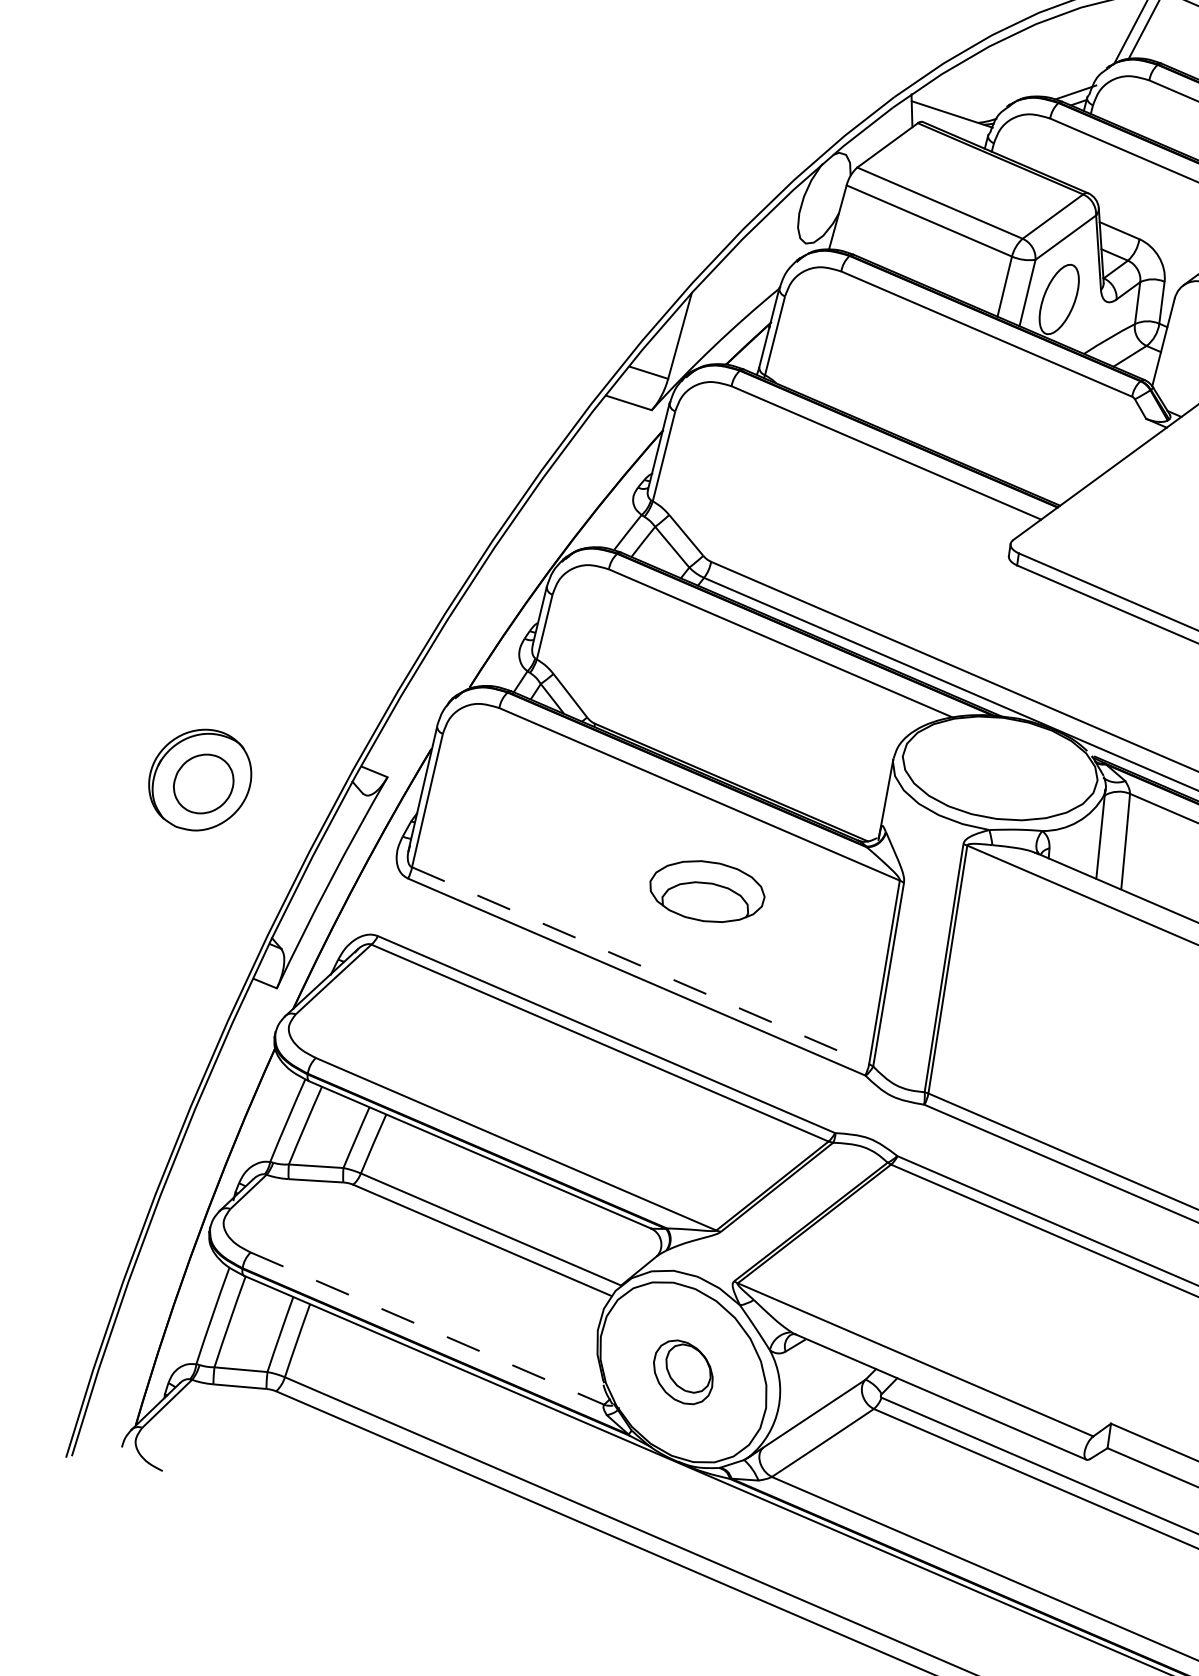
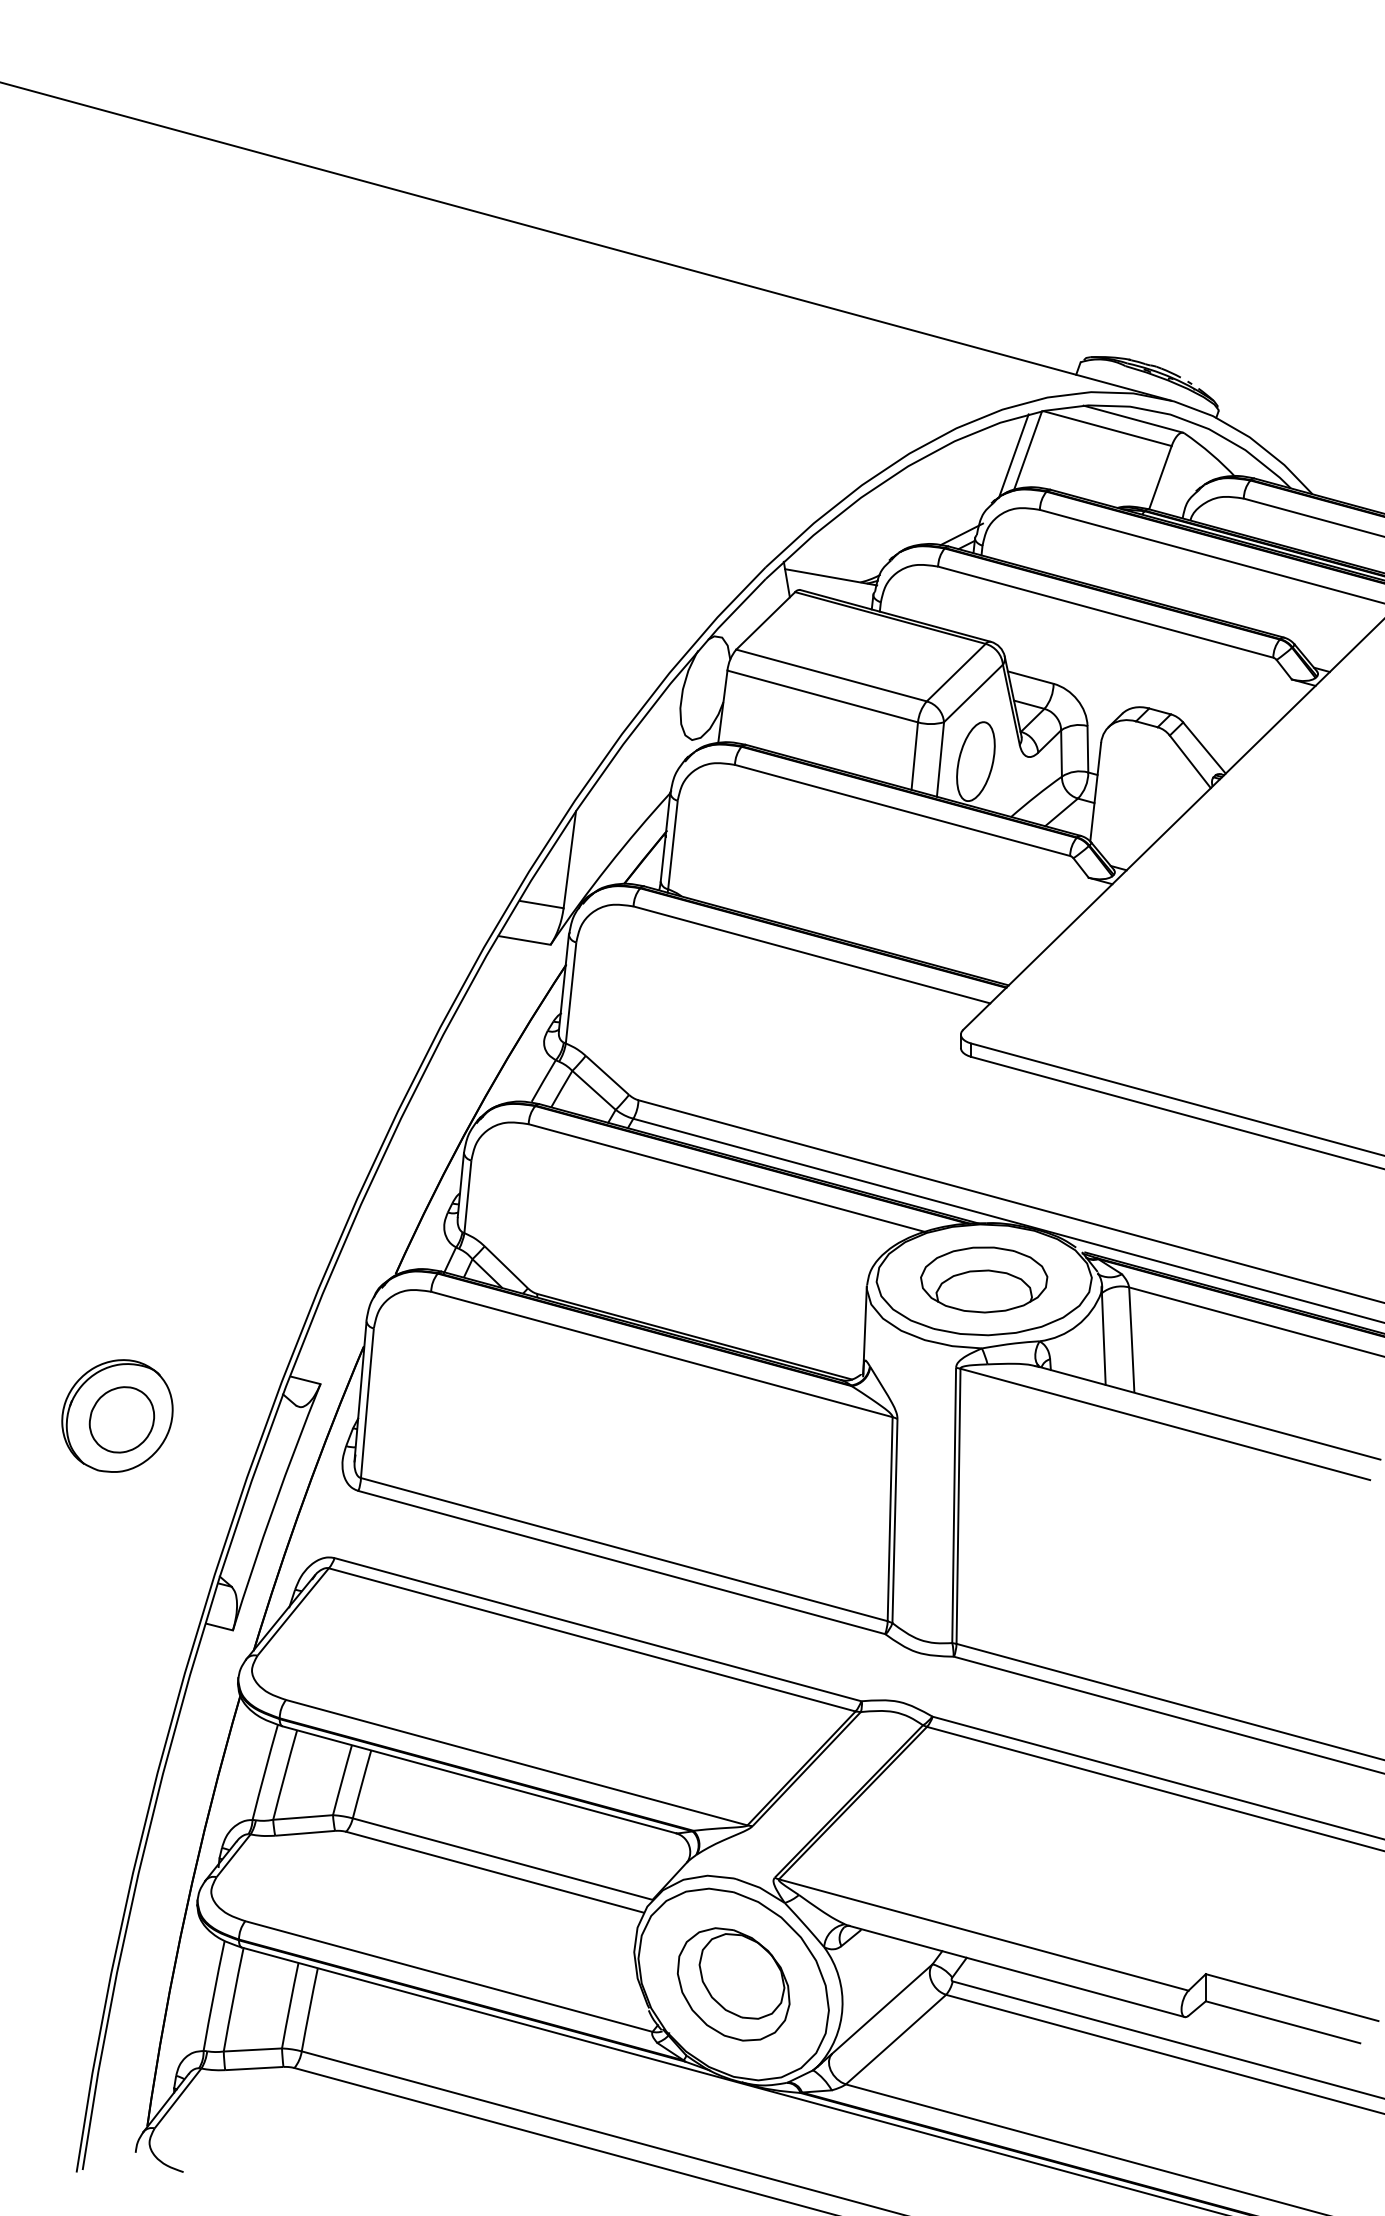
part: (707, 891) -> (984, 1279), moved
line: (640, 965) -> (624, 1549), dashed -> solid
line: (427, 1328) -> (448, 1976), dashed -> solid
part: (683, 1372) -> (733, 1984), size x1.67

